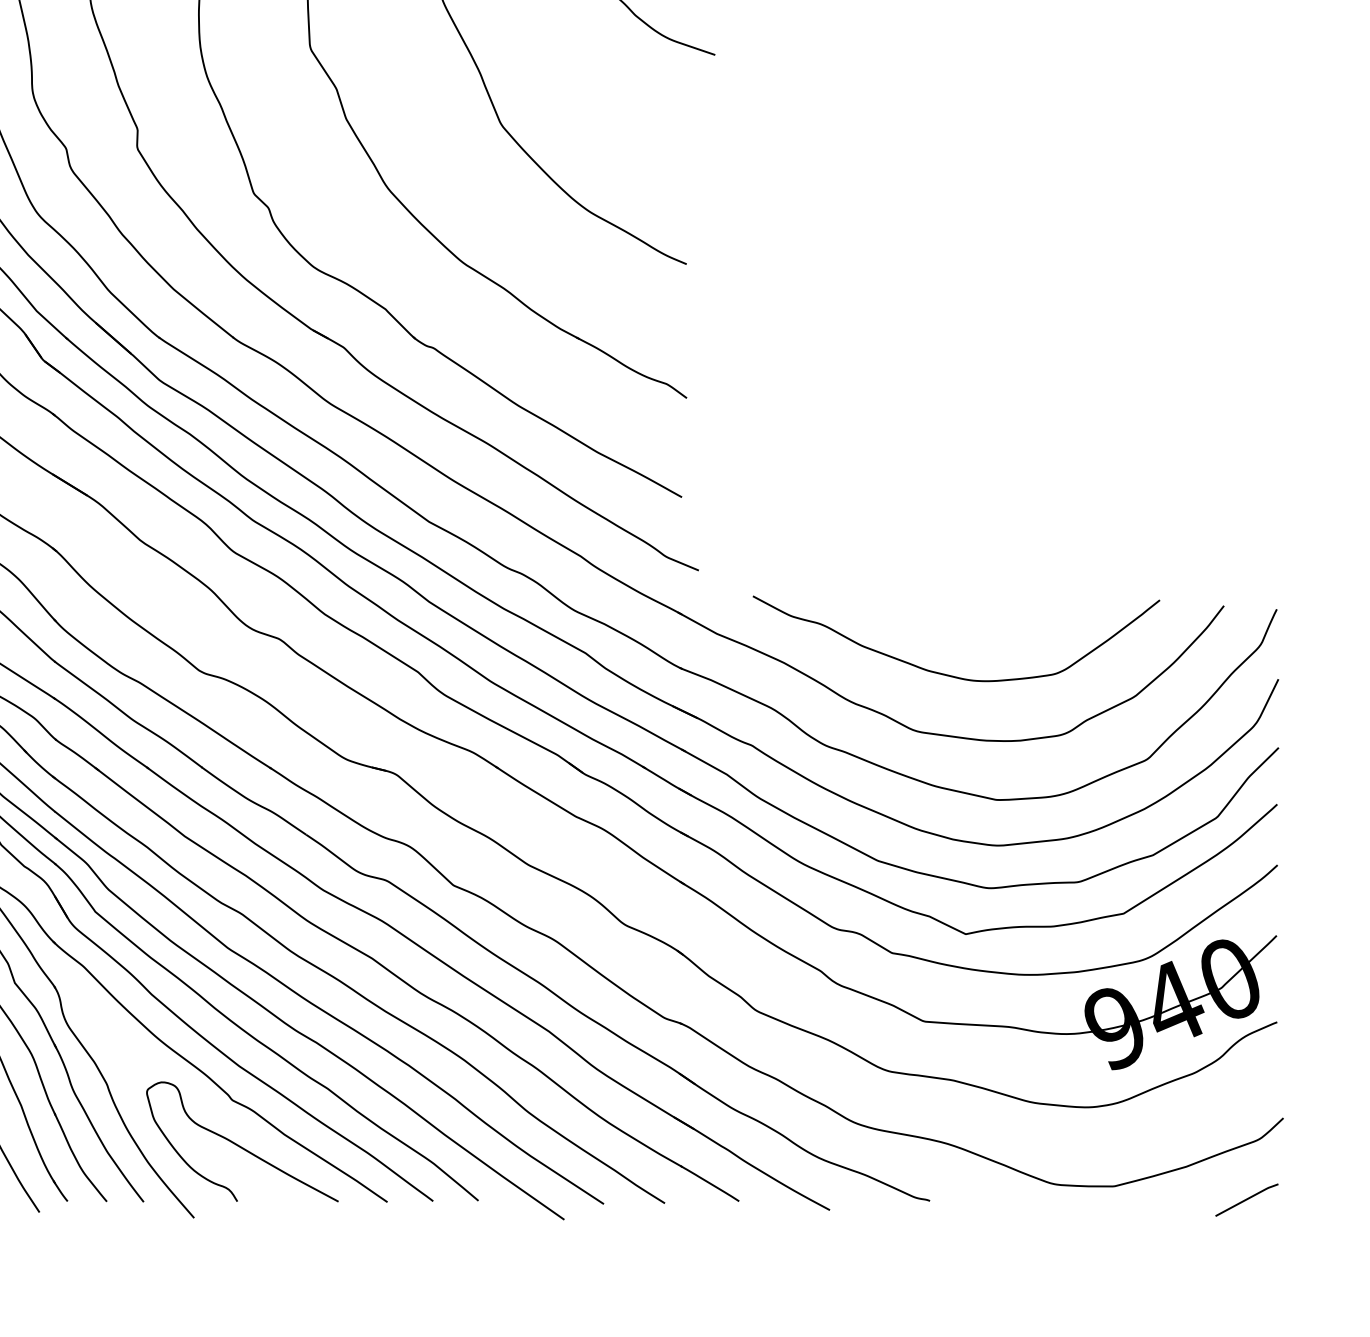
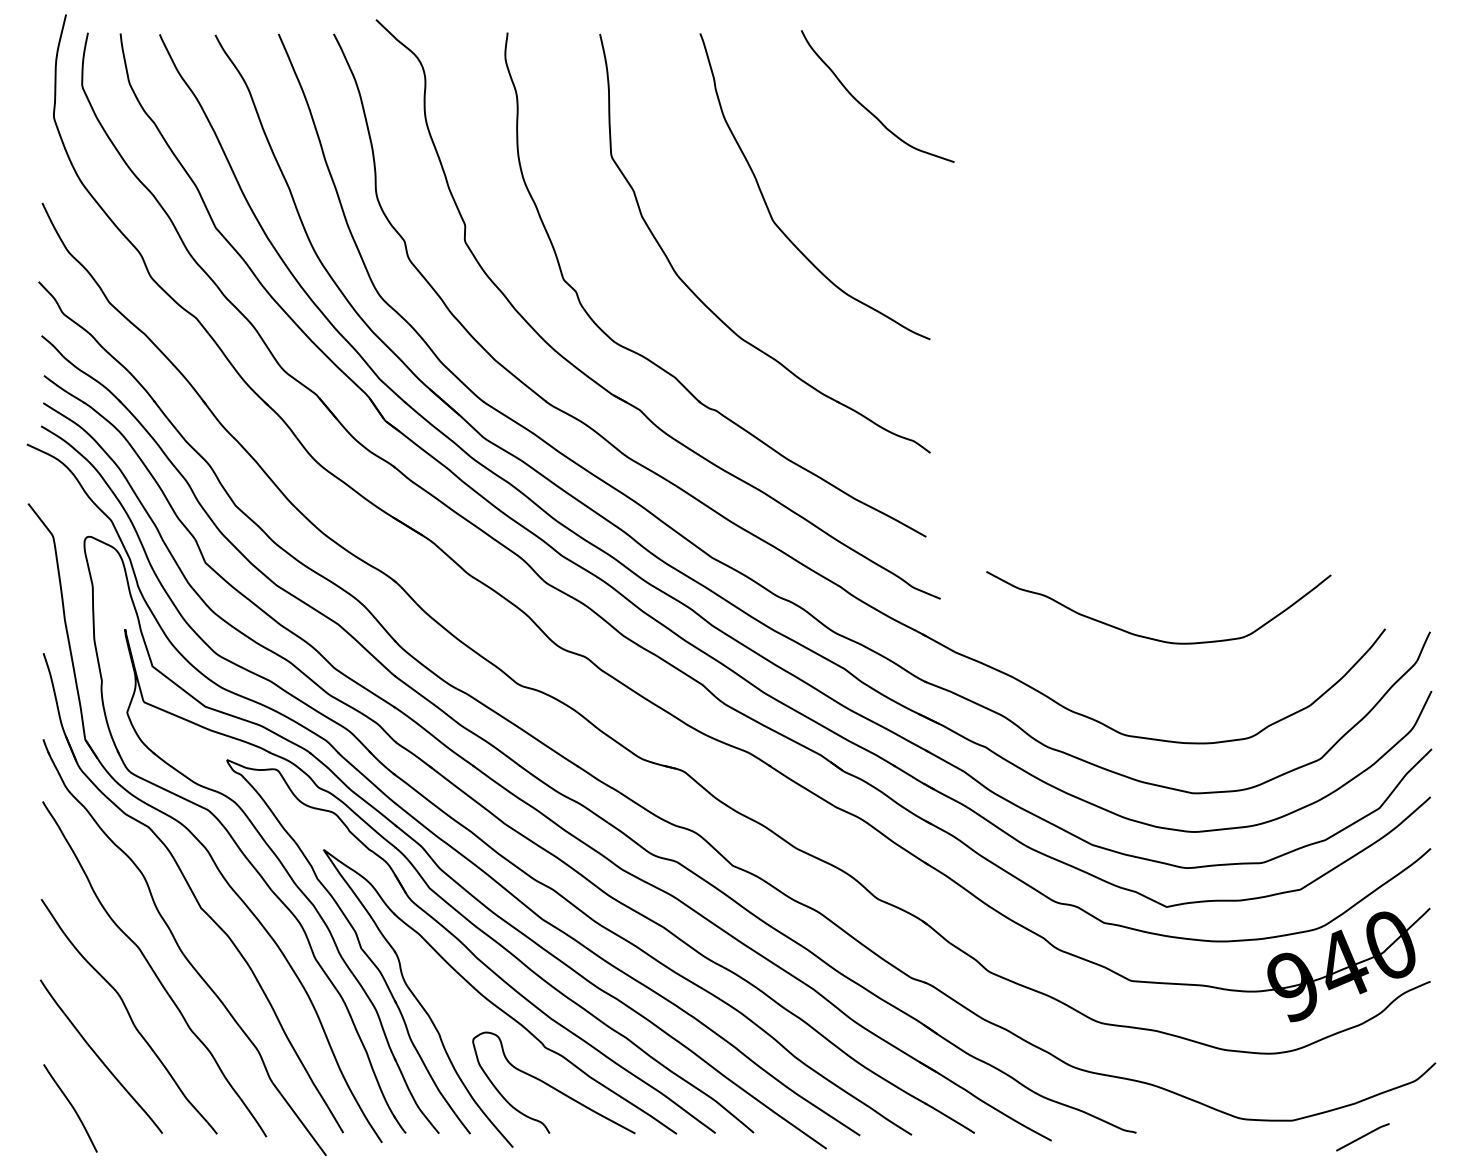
curve: (946, 673) -> (1150, 637), moved
curve: (1246, 1200) -> (1362, 1137), moved

